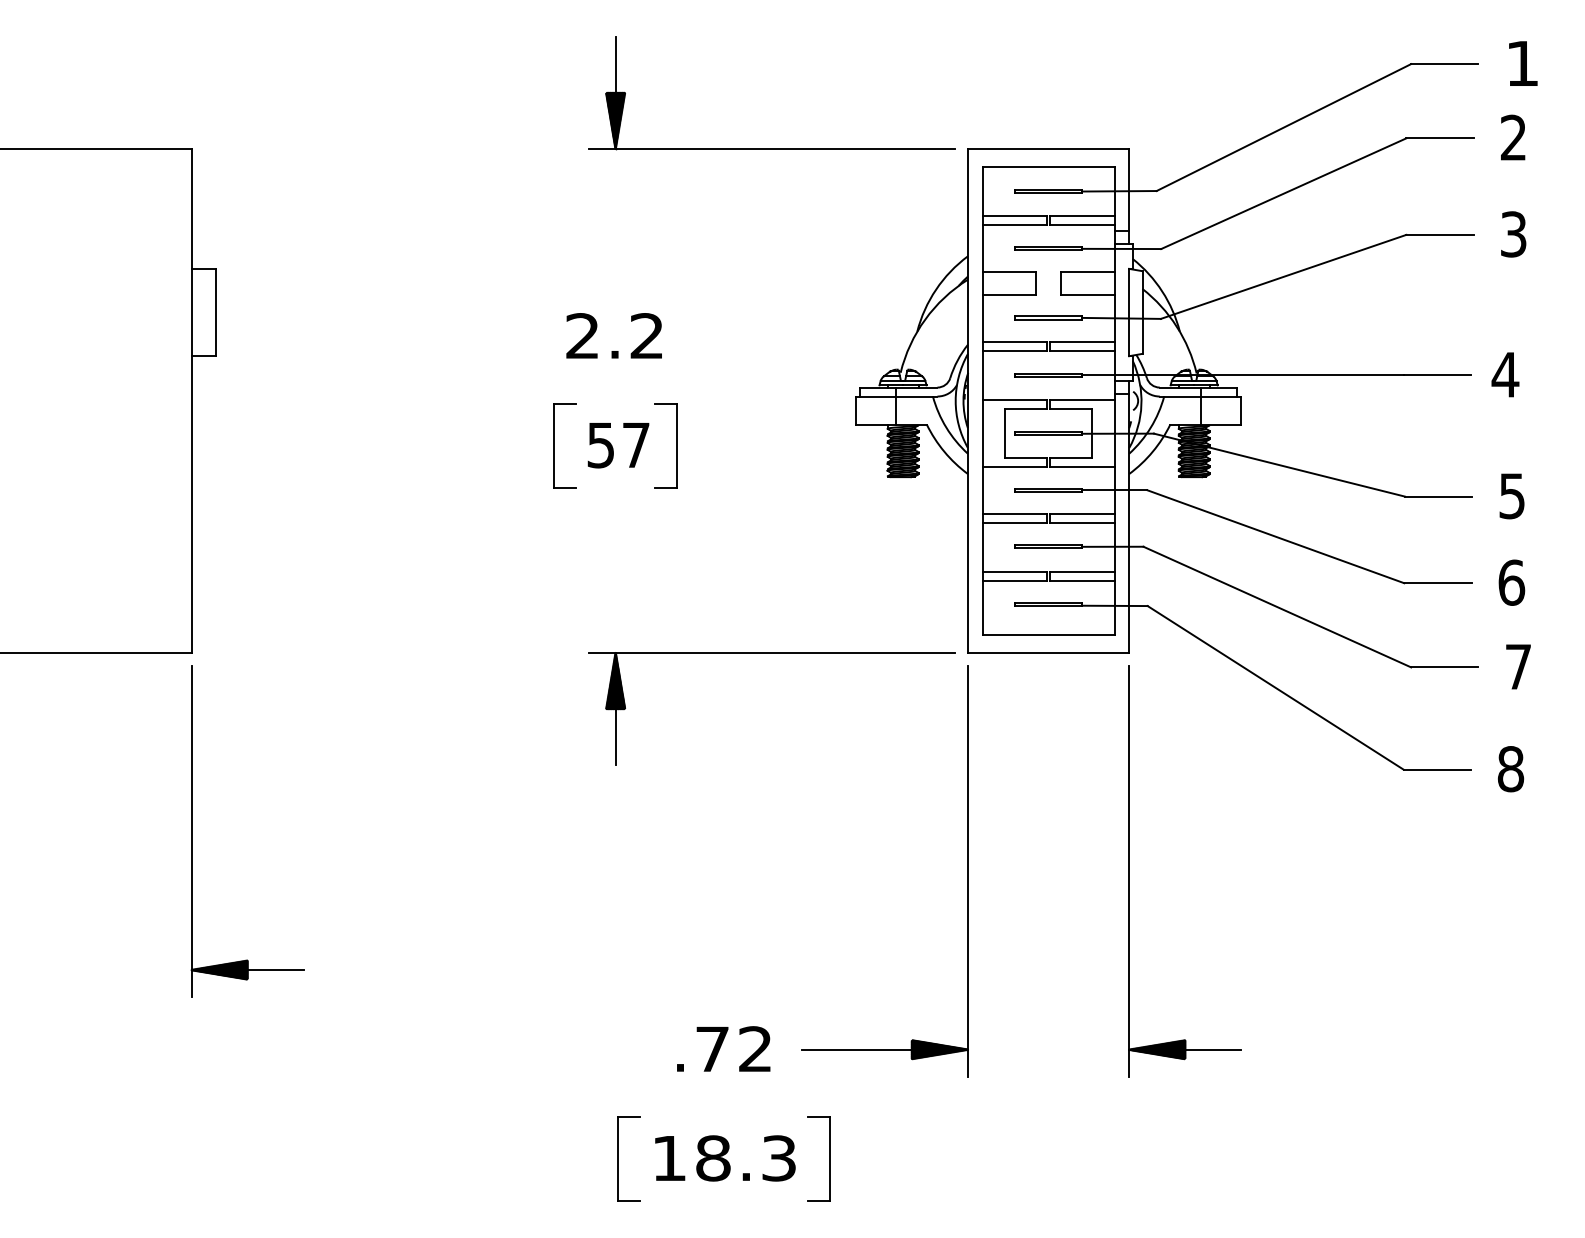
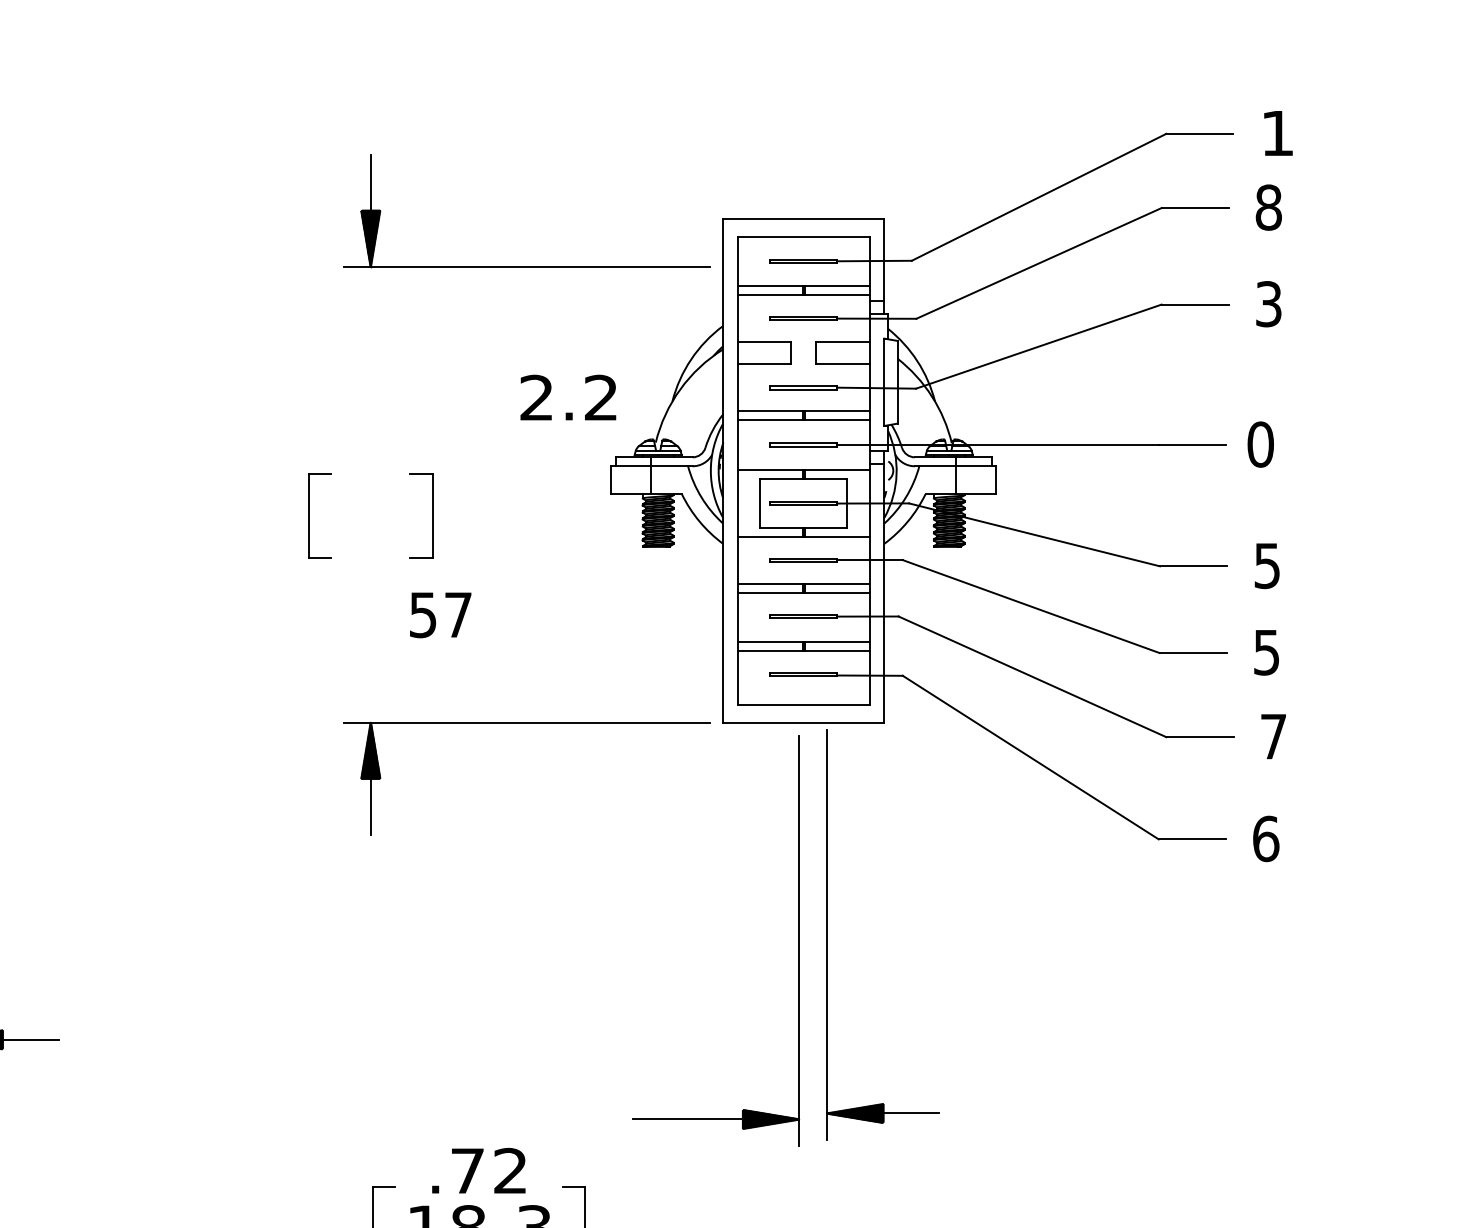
text: (1513, 137) -> (1268, 207), 2 -> 8
part: (771, 148) -> (526, 266), moved
text: (613, 335) -> (567, 397), moved
text: (1505, 374) -> (1260, 444), 4 -> 0
text: (618, 445) -> (440, 615), moved
text: (1511, 582) -> (1266, 652), 6 -> 5
text: (1510, 769) -> (1265, 839), 8 -> 6
part: (967, 871) -> (798, 941), moved
part: (1129, 871) -> (827, 935), moved
text: (723, 1048) -> (478, 1170), moved

